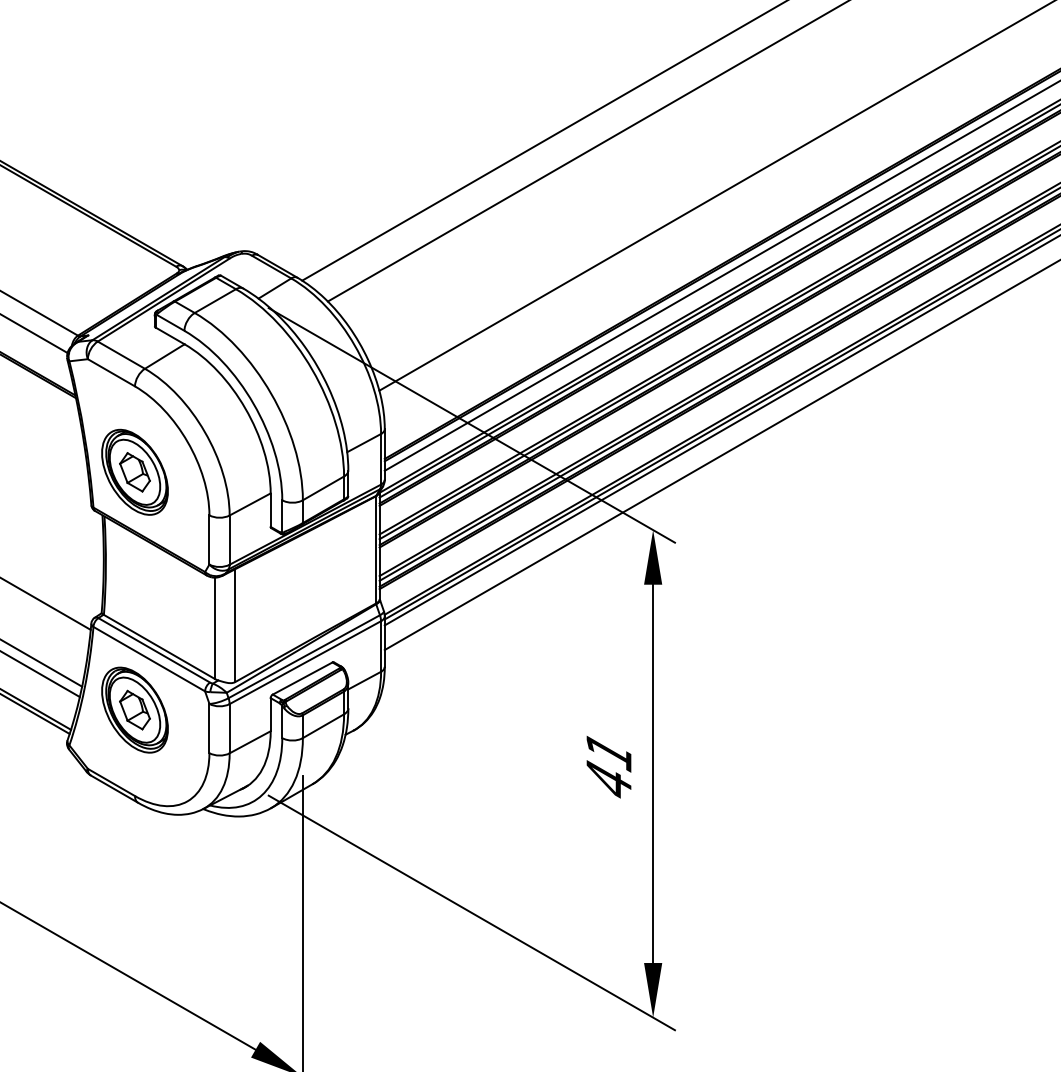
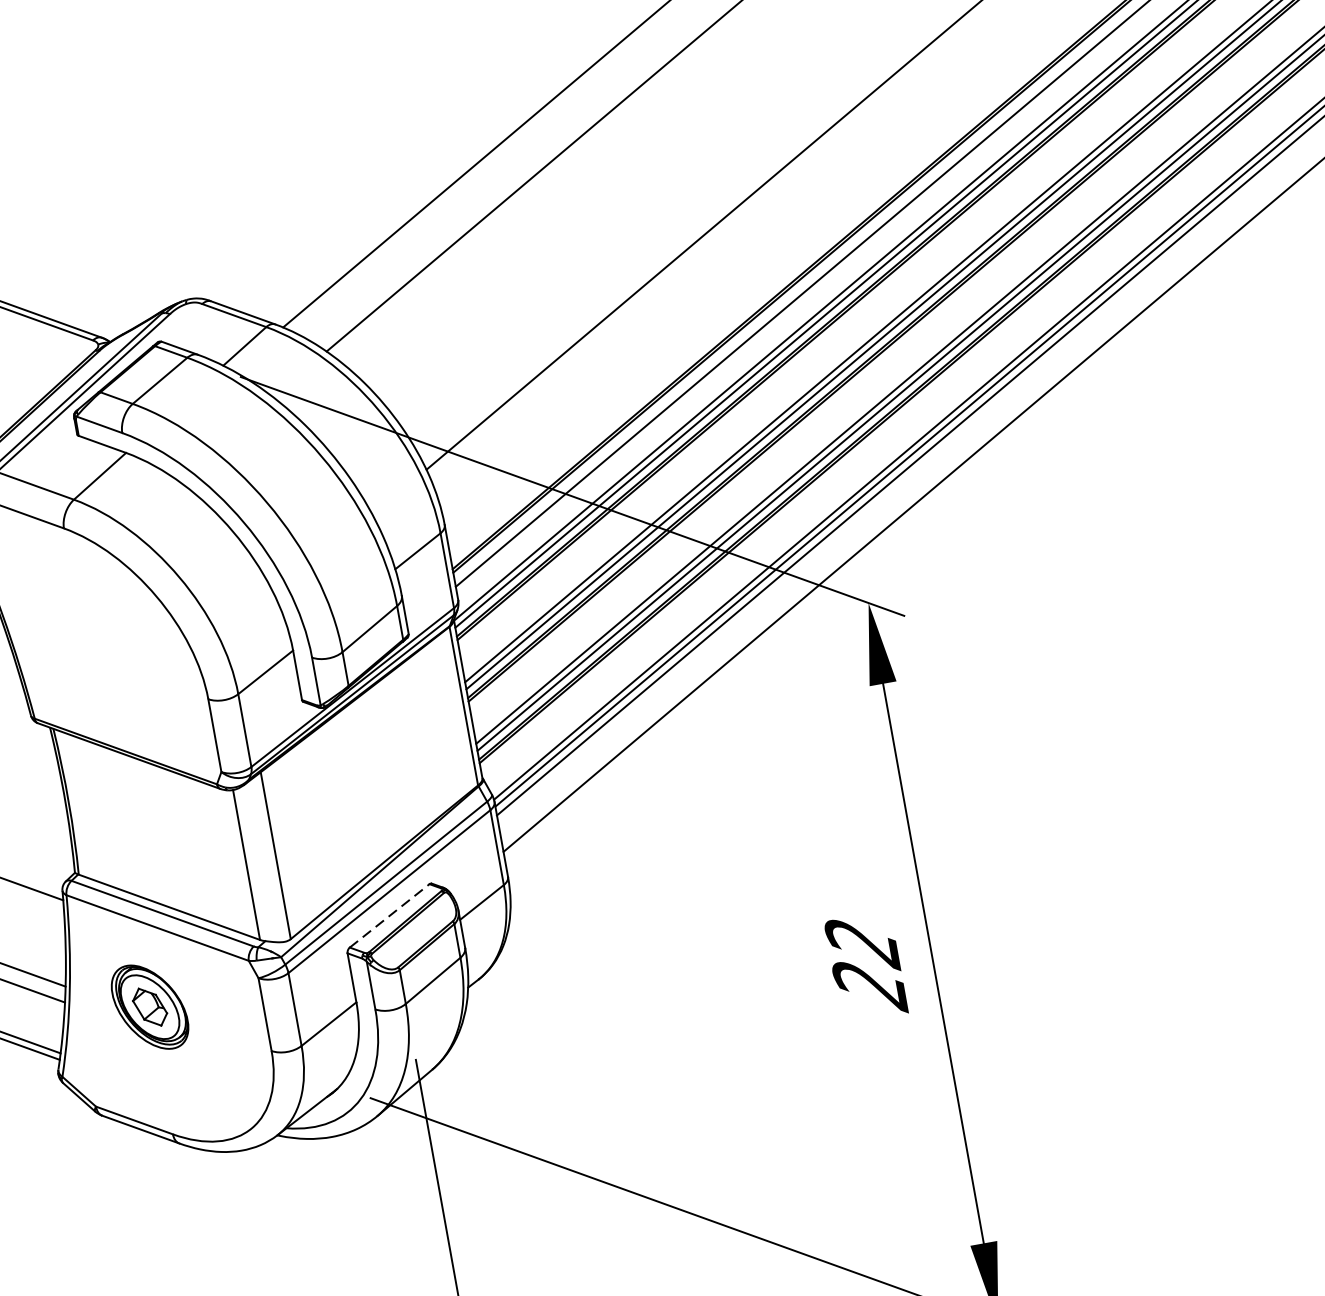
part: (134, 471) -> (85, 654), removed
line: (302, 678) -> (389, 915), solid -> dashed
part: (134, 709) -> (149, 1006), size x0.7
text: (608, 768) -> (865, 967), 41 -> 22

